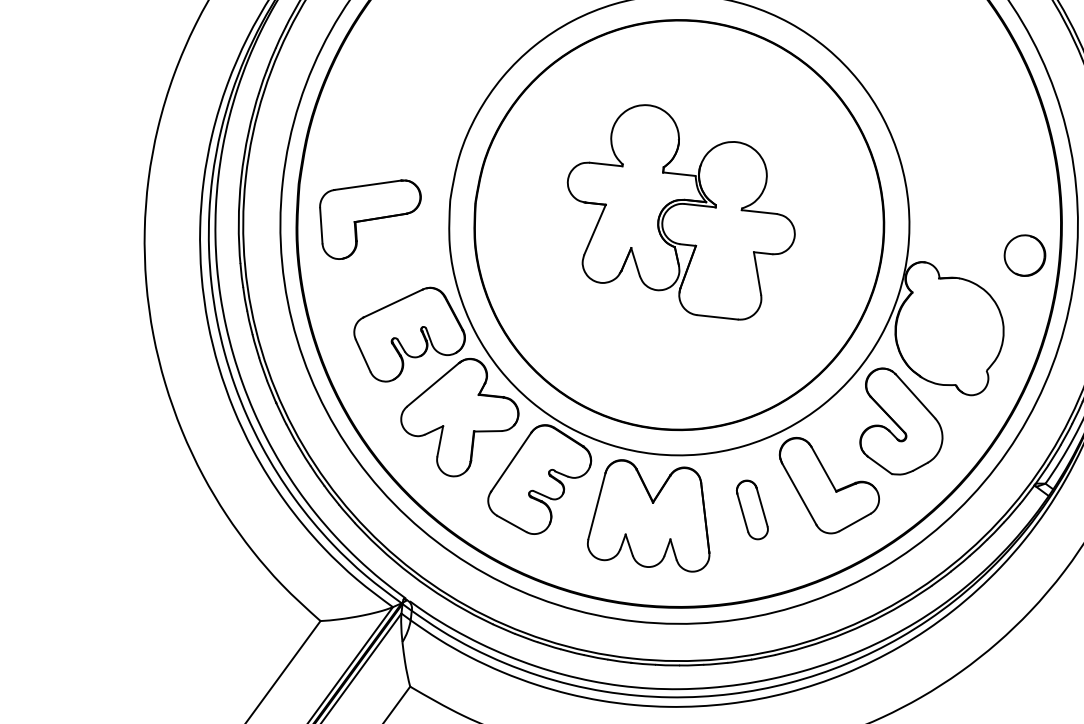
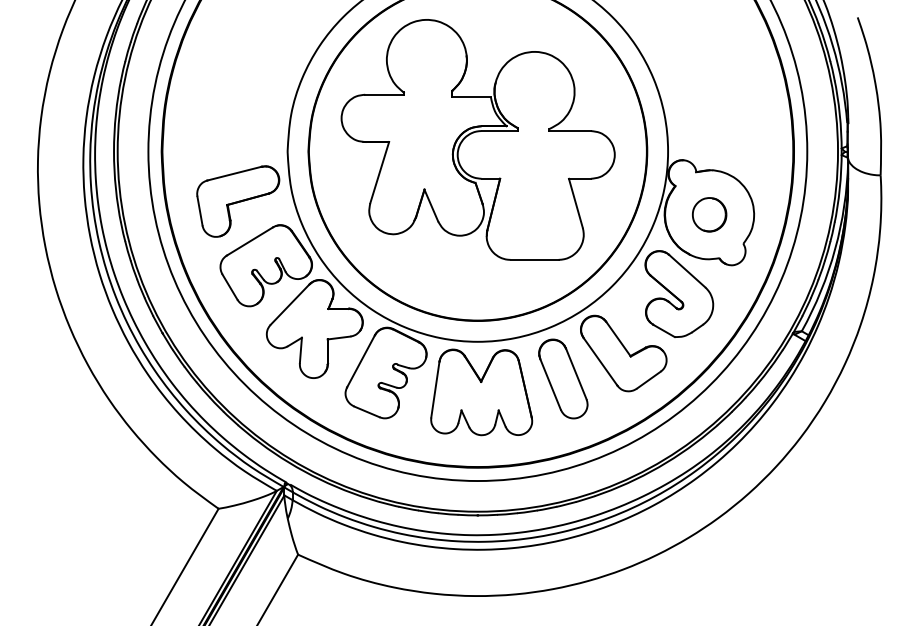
part: (680, 210) -> (477, 139), size x1.43
part: (368, 219) -> (238, 201), moved
part: (1024, 255) -> (709, 214), moved
part: (752, 509) -> (563, 378), size x1.67

